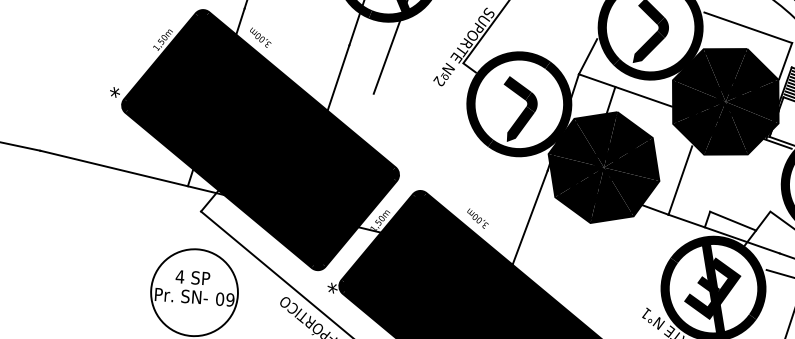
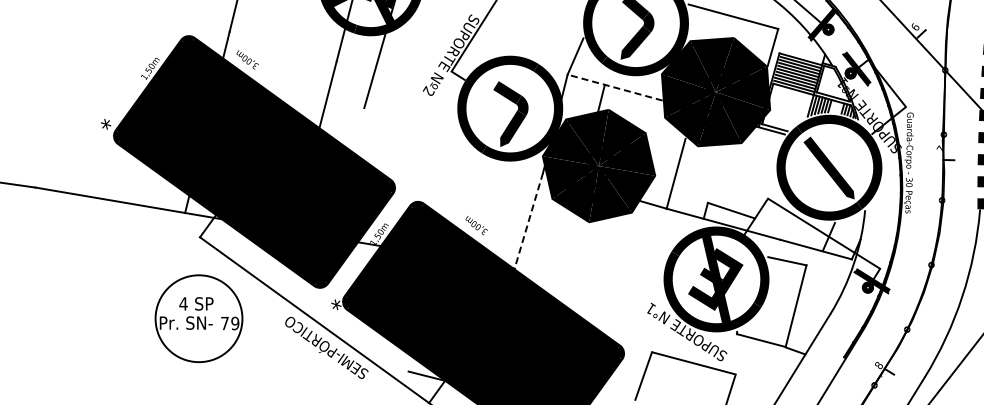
line: (624, 90) -> (614, 87), solid -> dashed
line: (529, 217) -> (528, 220), solid -> dashed
text: (219, 299) -> (224, 323), 09 -> 79

